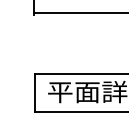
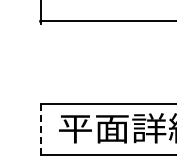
line: (35, 92) -> (41, 129), solid -> dashed

